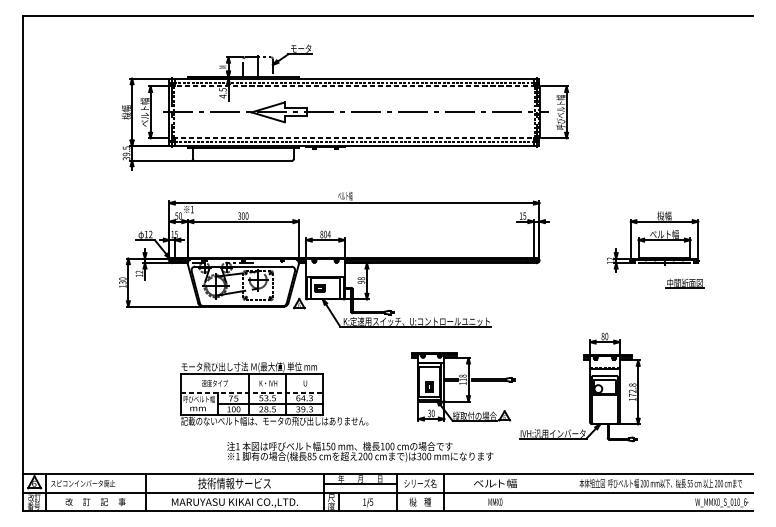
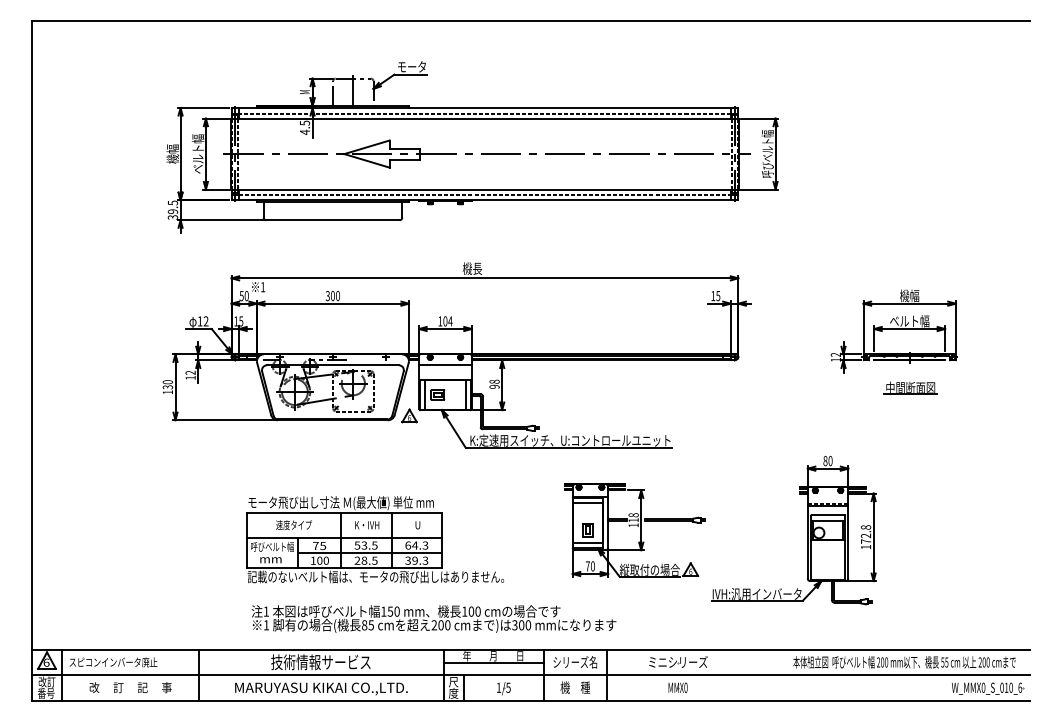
line: (354, 86) -> (484, 118), dashed -> solid
line: (354, 138) -> (484, 189), dashed -> solid
text: (345, 195) -> (472, 268), ベルト幅 -> 機長
text: (321, 234) -> (440, 321), 804 -> 104
line: (325, 266) -> (445, 364), added
part: (684, 282) -> (910, 387), moved
line: (251, 392) -> (344, 537), dashed -> solid
text: (429, 413) -> (587, 566), 30 -> 70
text: (359, 451) -> (433, 618), moved
text: (494, 483) -> (677, 662), ベルト幅 -> ミニシリーズ

